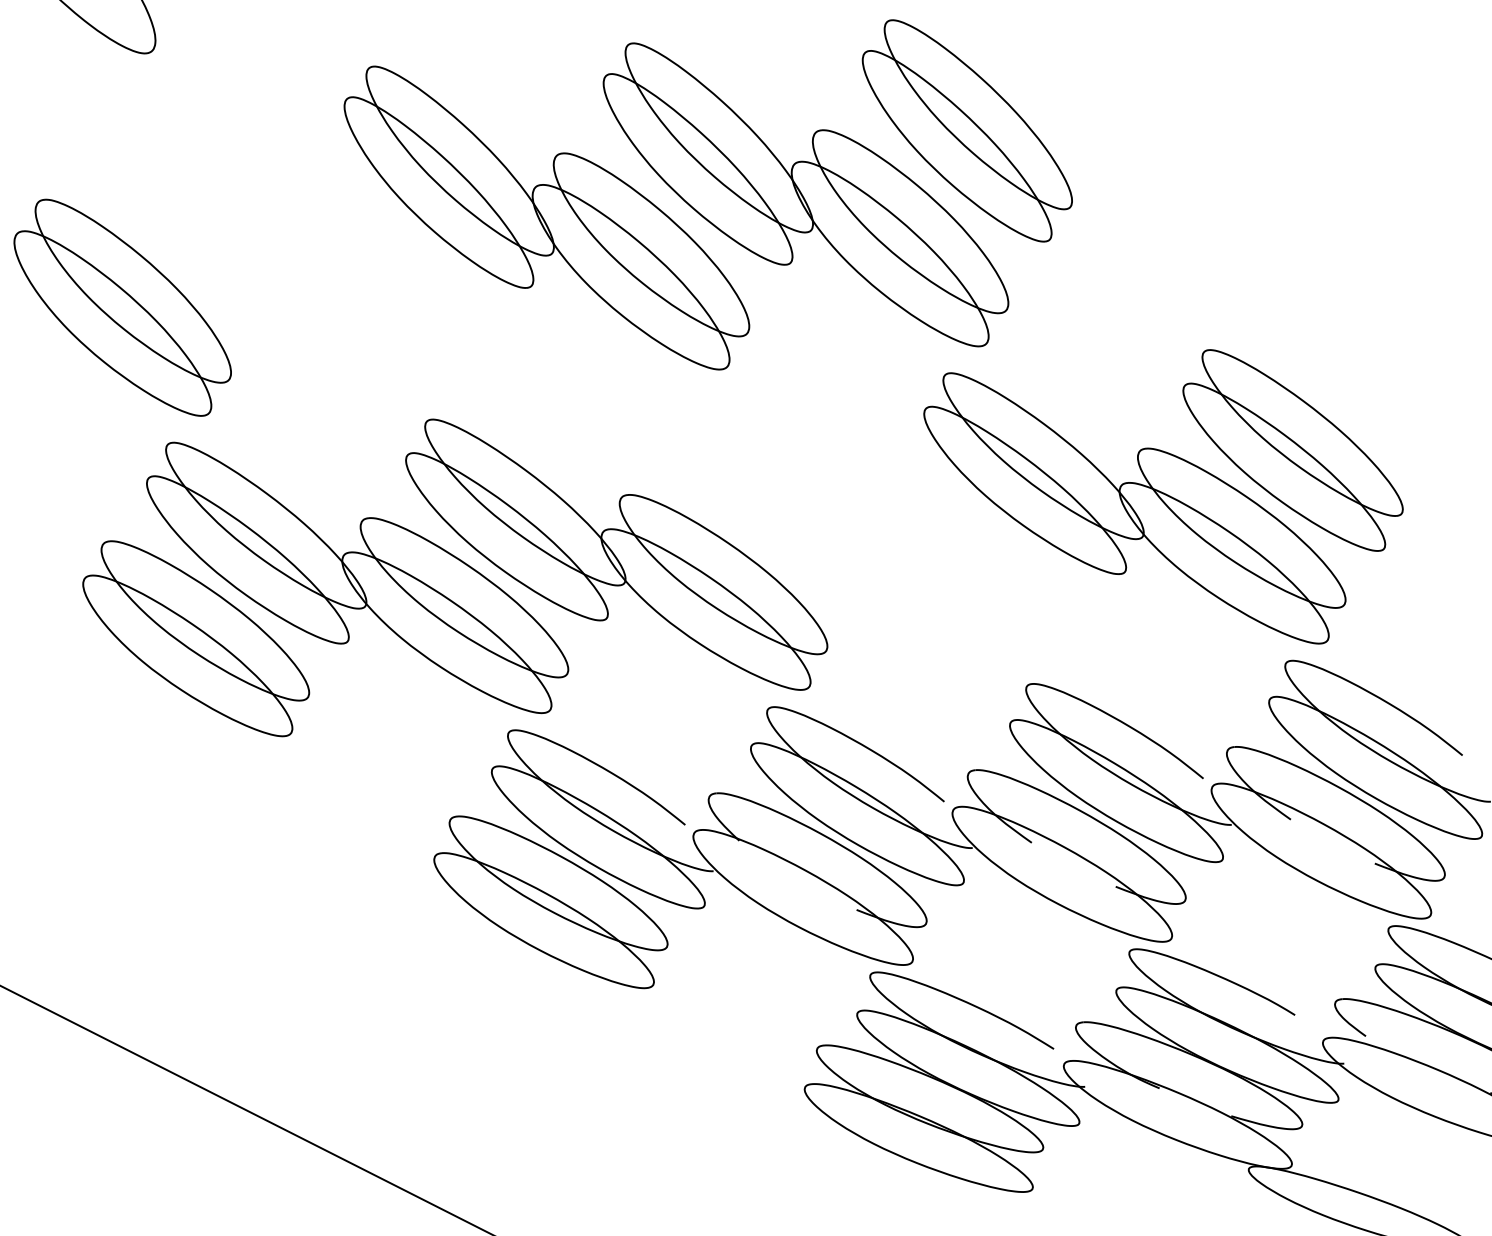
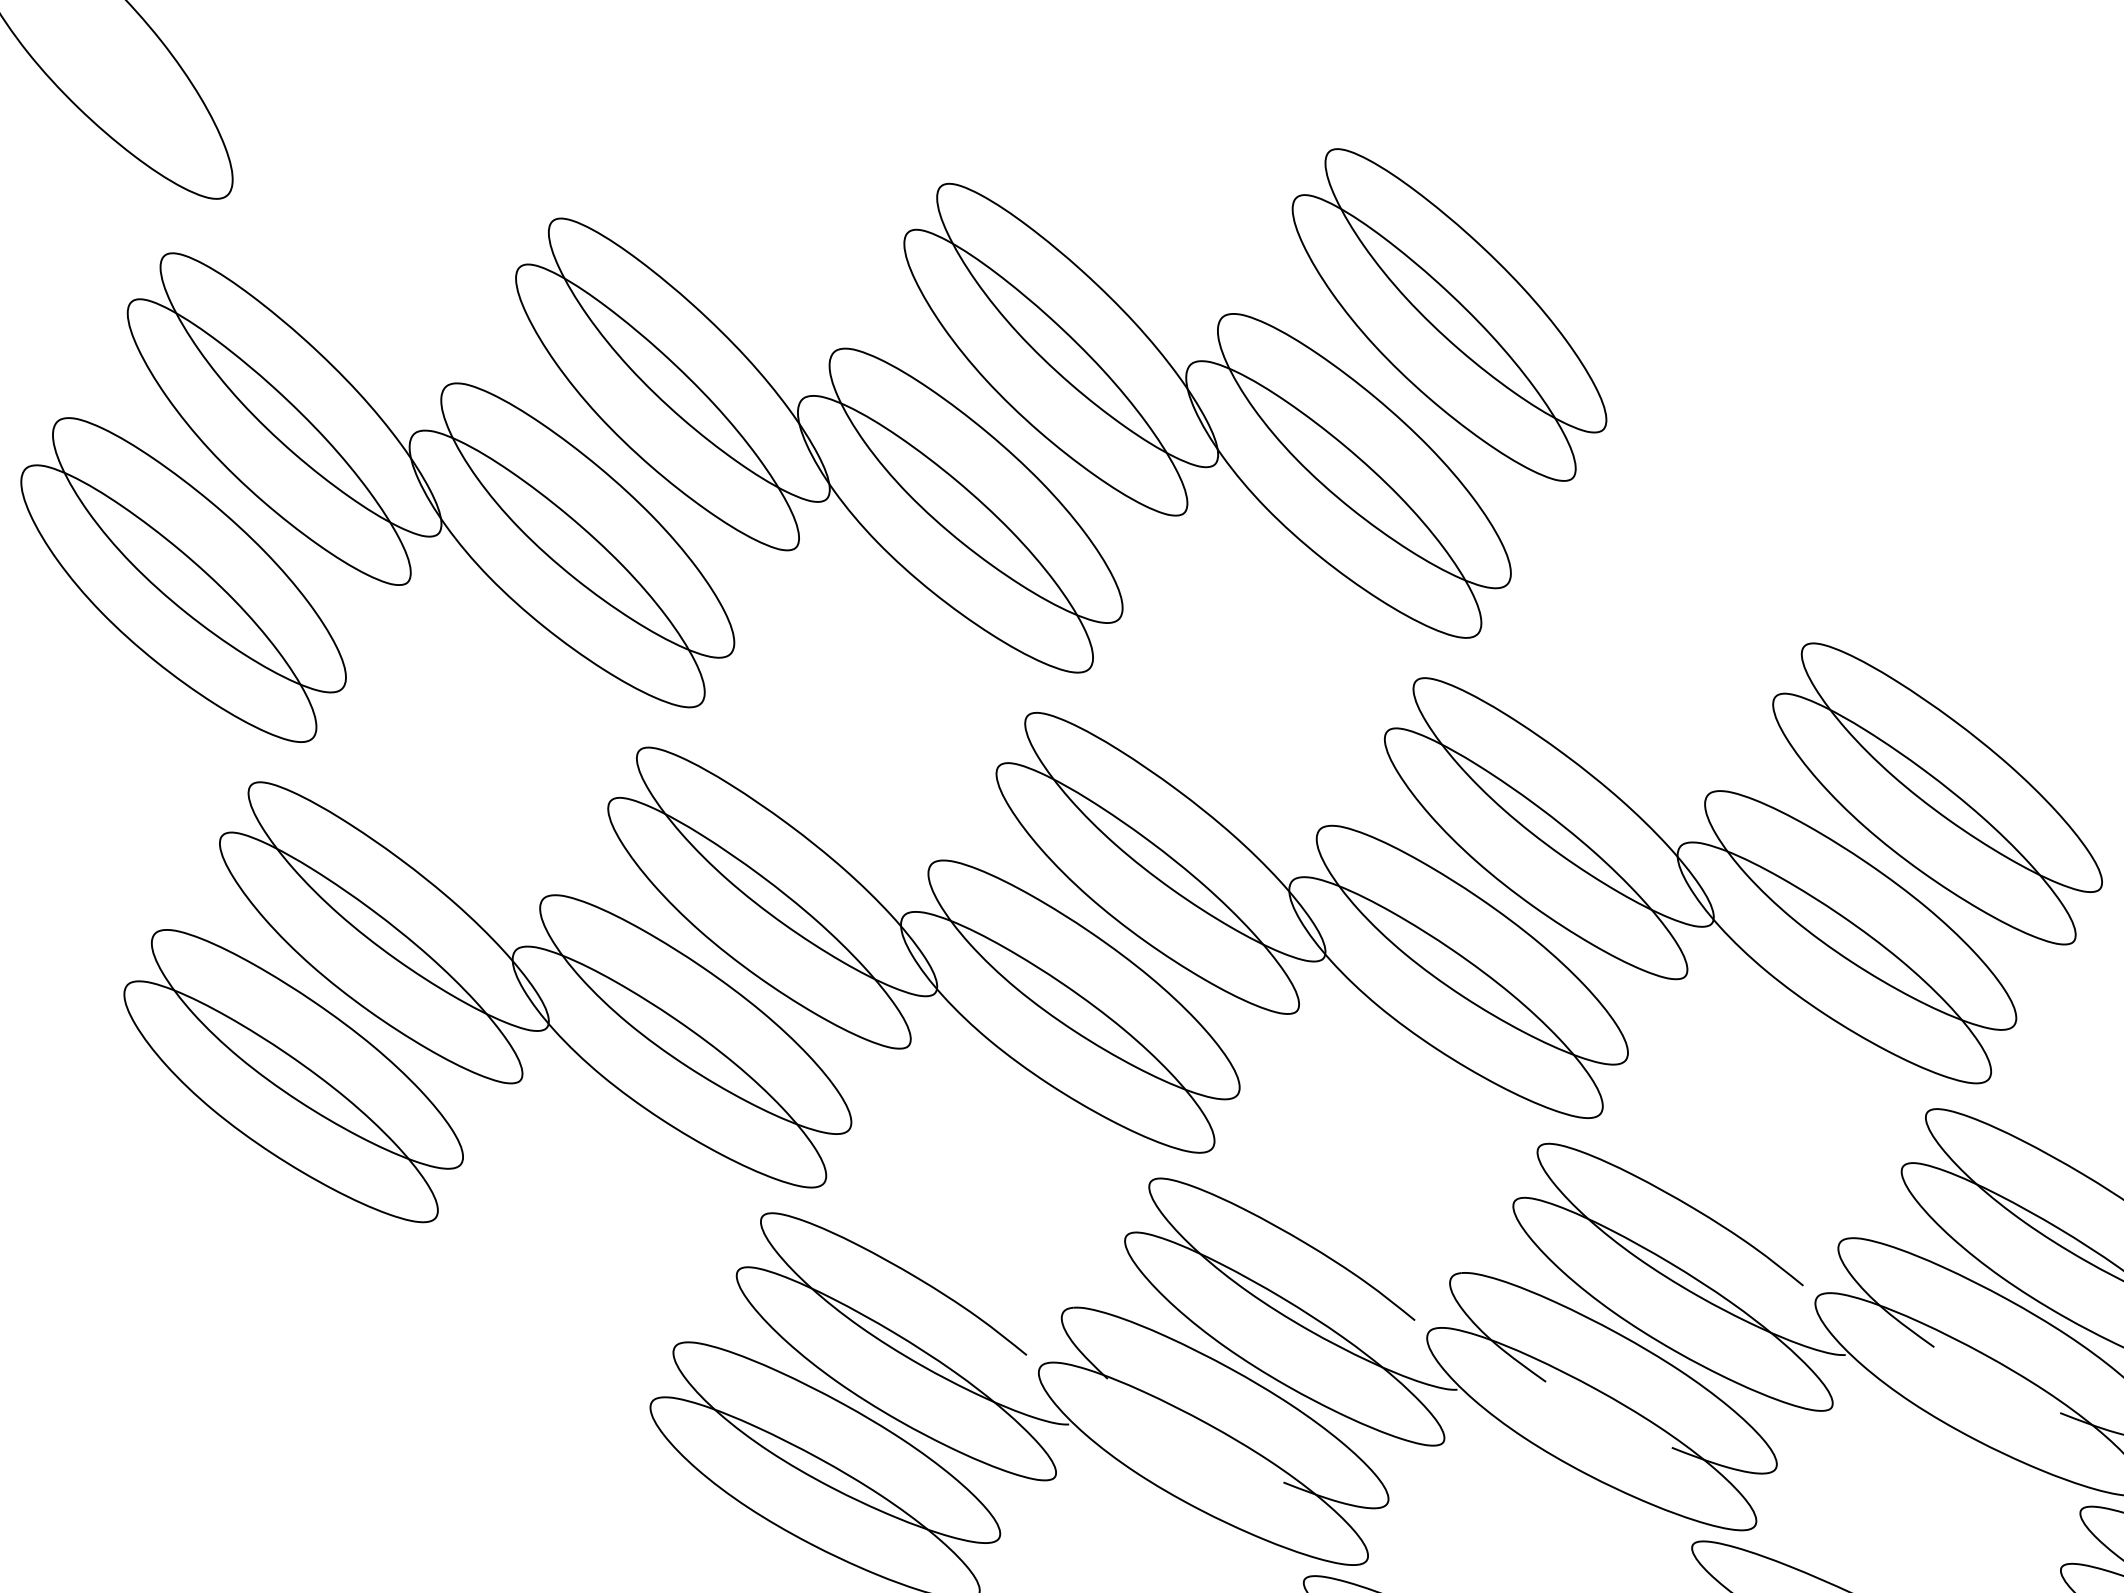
part: (287, 240) -> (430, 479), added
part: (875, 531) -> (1311, 915), added

